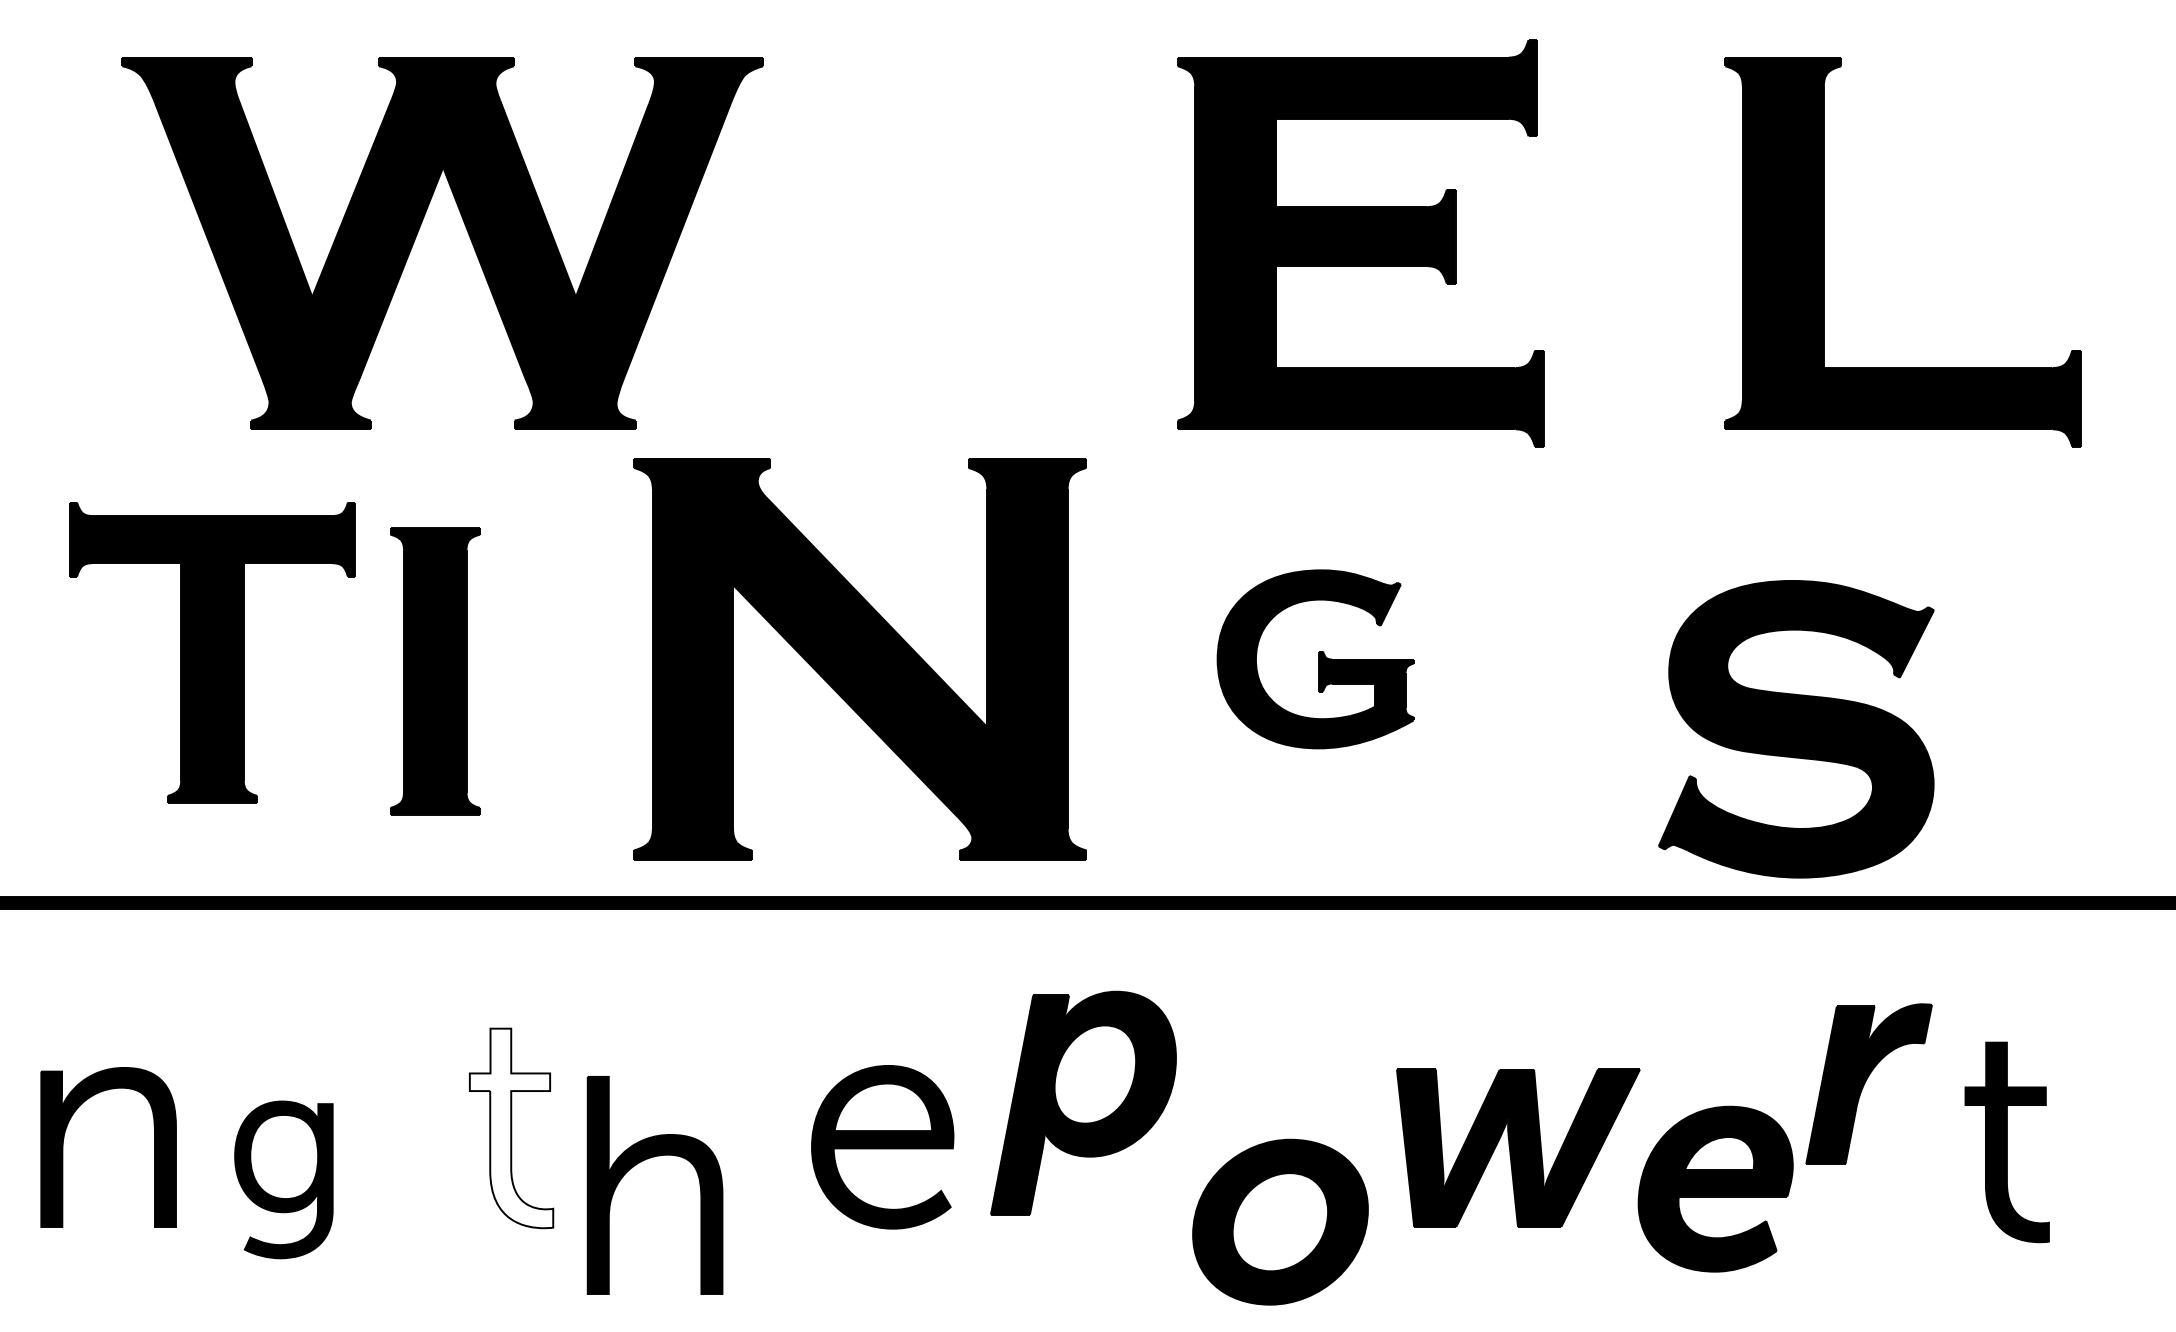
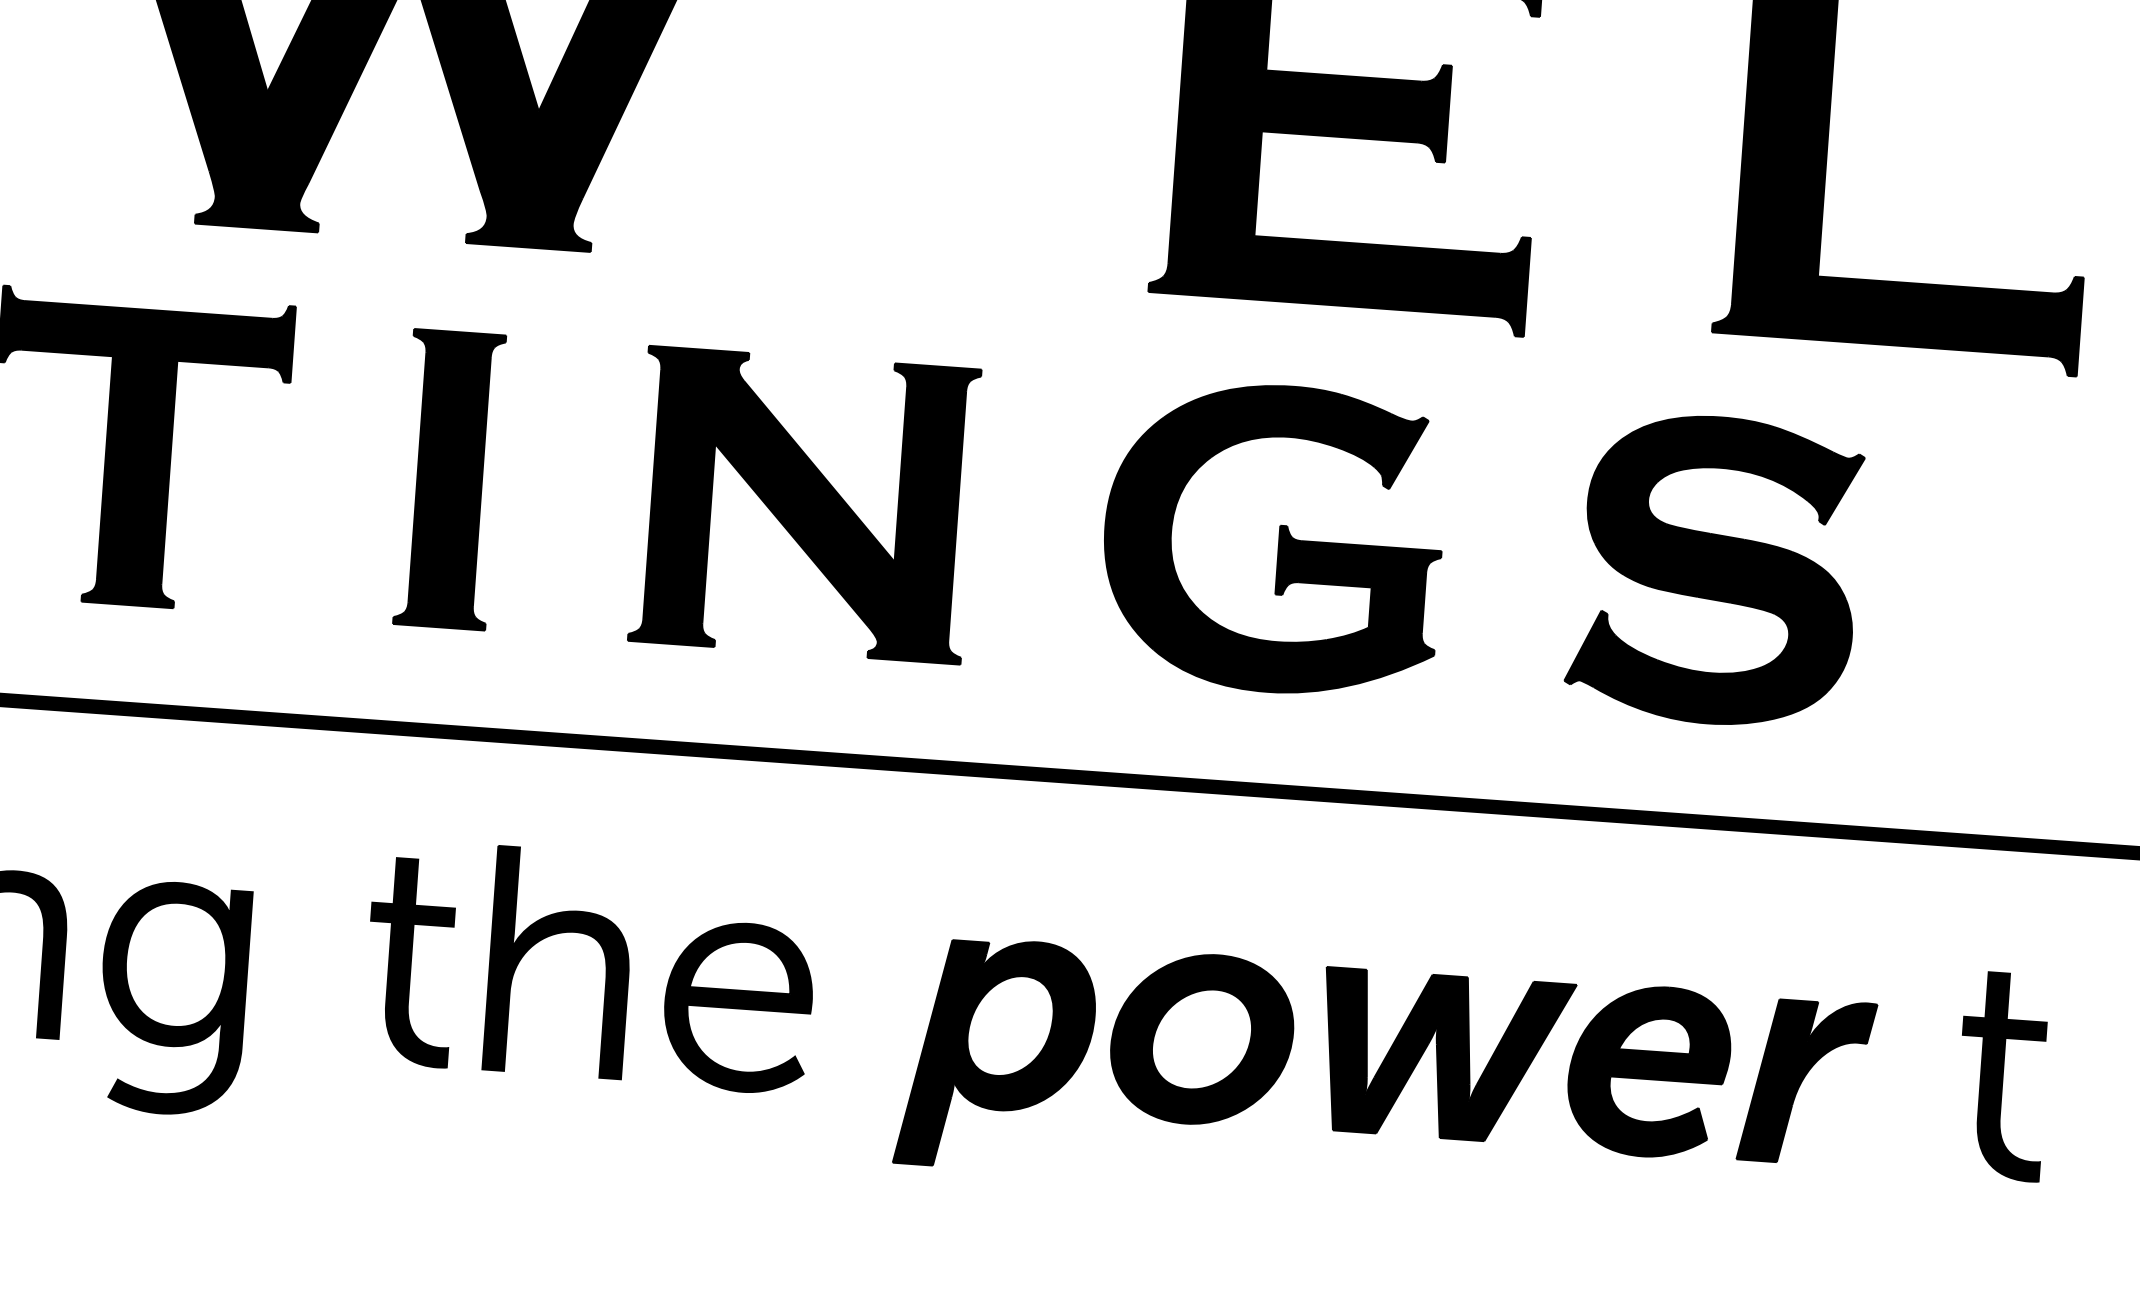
part: (860, 659) -> (804, 505), size x0.71
part: (1315, 659) -> (1273, 539), size x1.67
part: (435, 671) -> (449, 479), moved
part: (1796, 729) -> (1714, 570), moved
part: (1868, 1083) -> (1806, 1081), moved
part: (1083, 1102) -> (996, 1053), moved
fill: (511, 1128) -> (411, 962), added
part: (2006, 1142) -> (2002, 1076), moved
part: (882, 1147) -> (737, 1007), moved
part: (643, 1161) -> (549, 937), moved
part: (283, 1179) -> (172, 998), size x1.43
part: (1715, 1188) -> (1648, 1070), moved
part: (1280, 1221) -> (1202, 1038), moved

